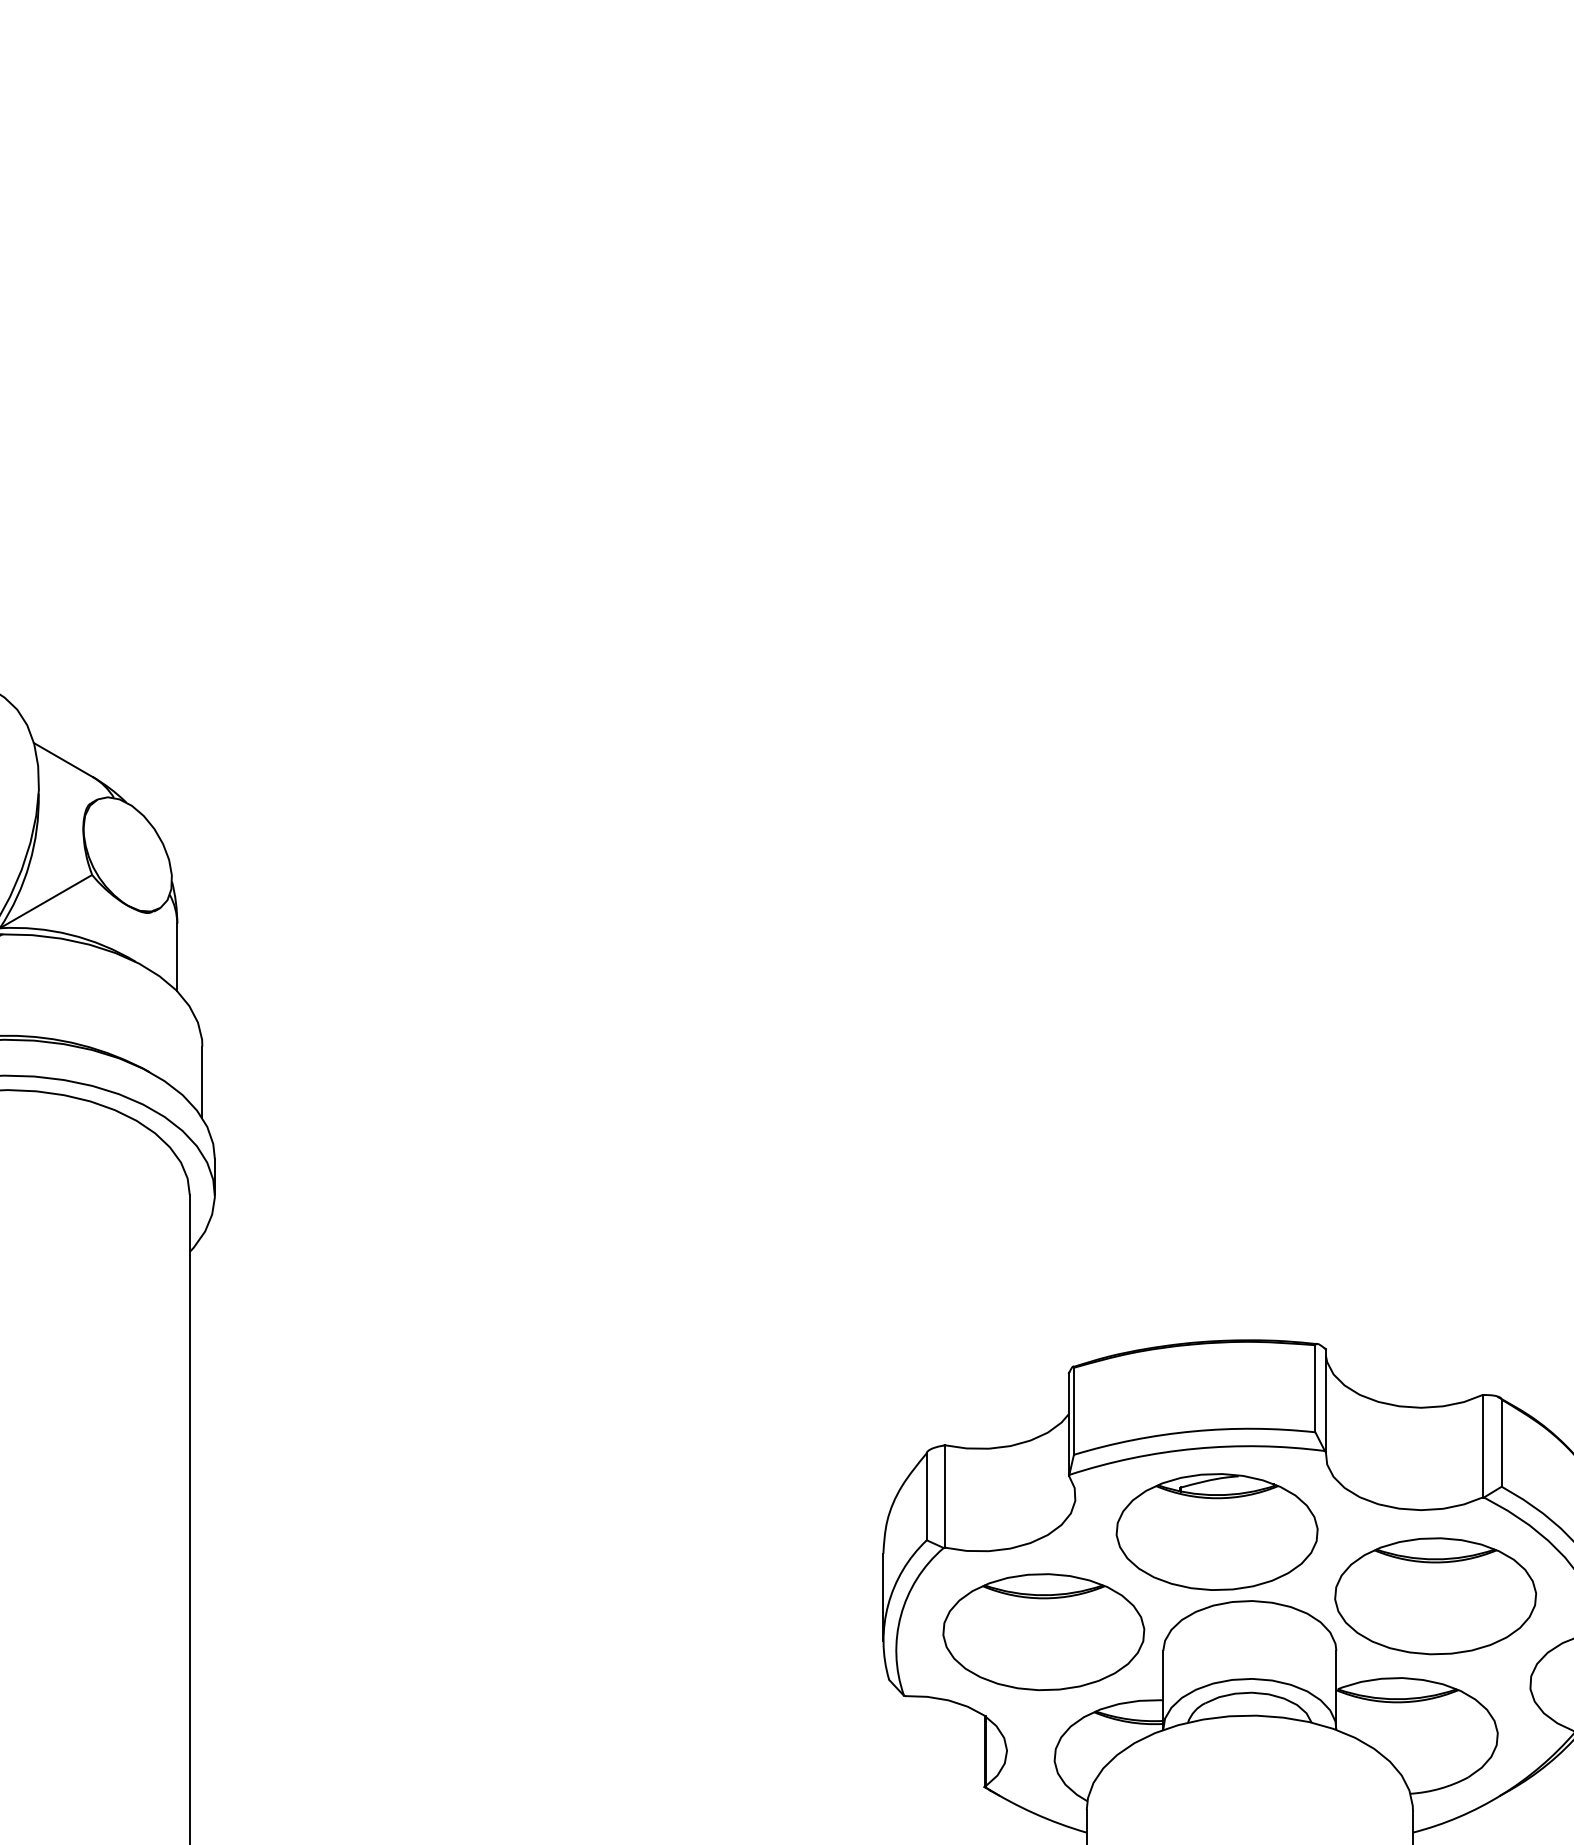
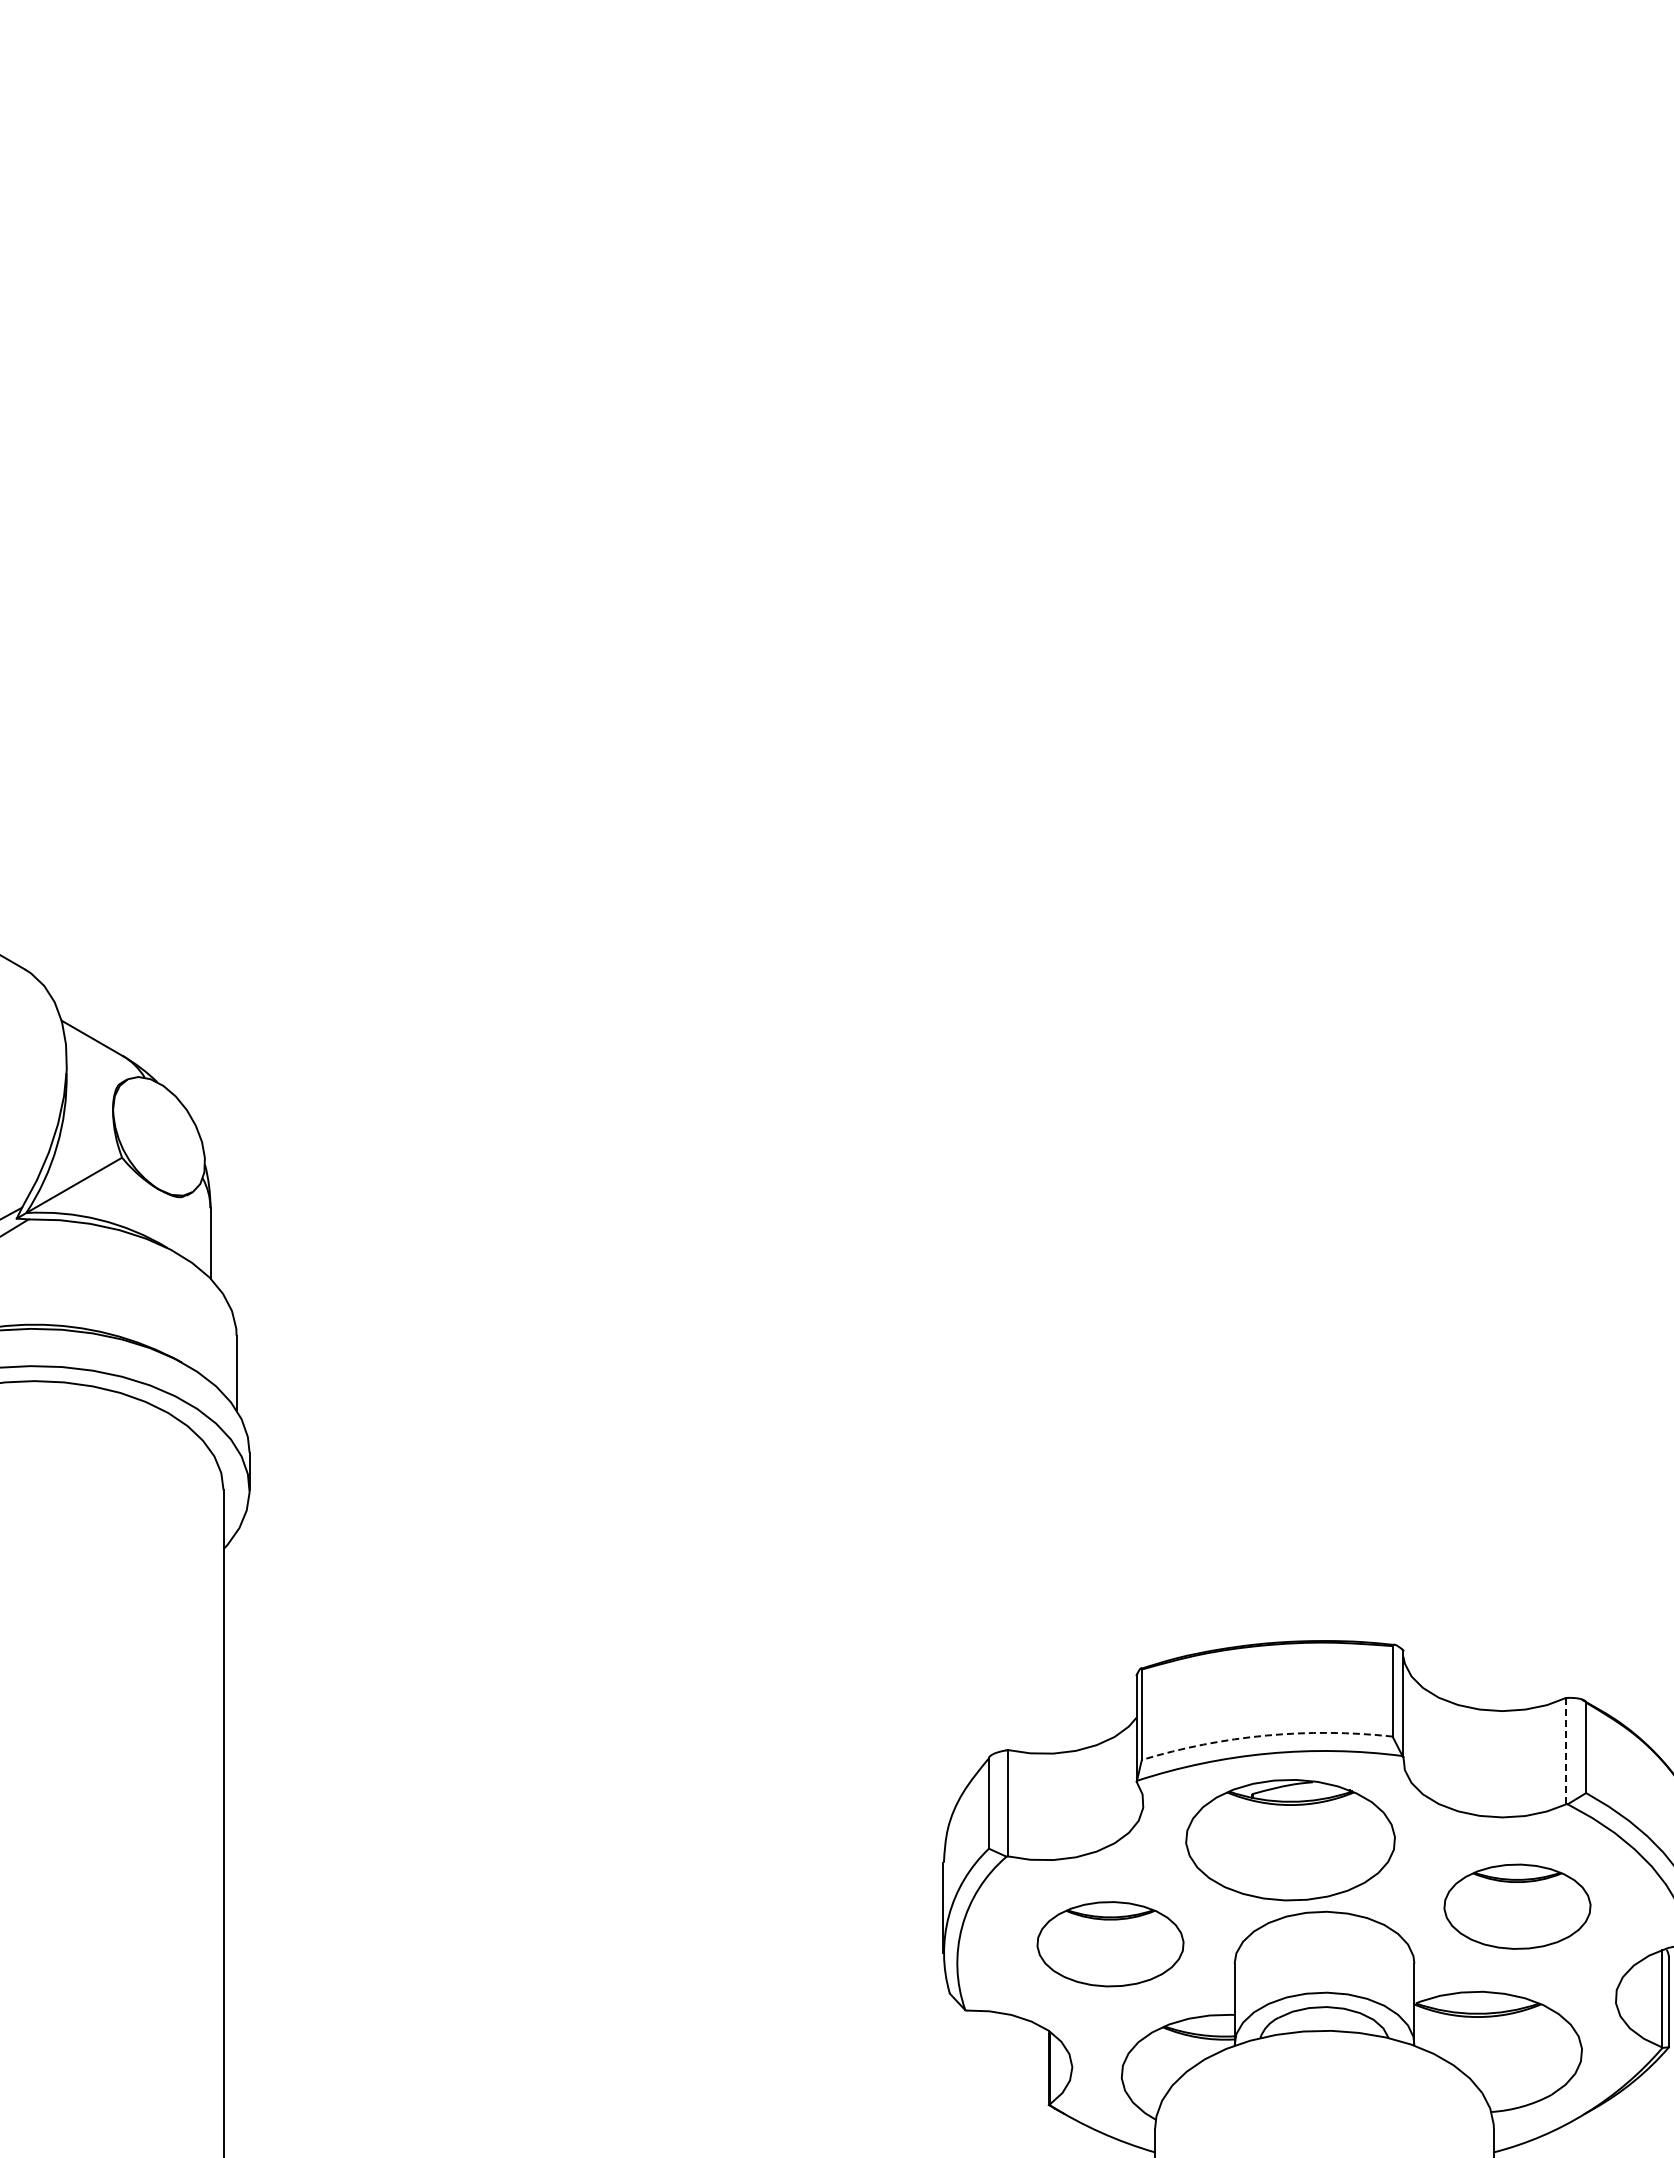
arc: (1193, 1431) -> (1266, 1735), solid -> dashed
line: (1482, 1445) -> (1566, 1750), solid -> dashed
part: (1435, 1595) -> (1517, 1906), size x0.7
part: (1043, 1632) -> (1110, 1944), size x0.7

